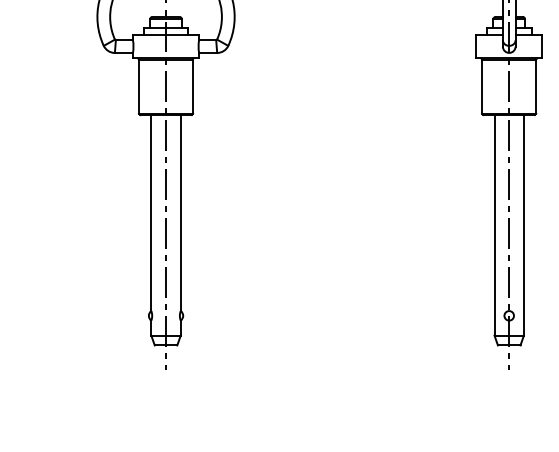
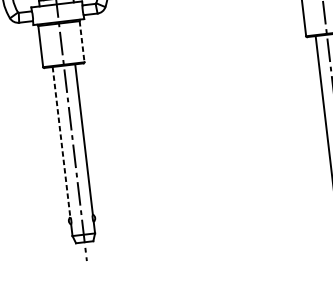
line: (193, 86) -> (82, 41), solid -> dashed
line: (151, 213) -> (61, 142), solid -> dashed

